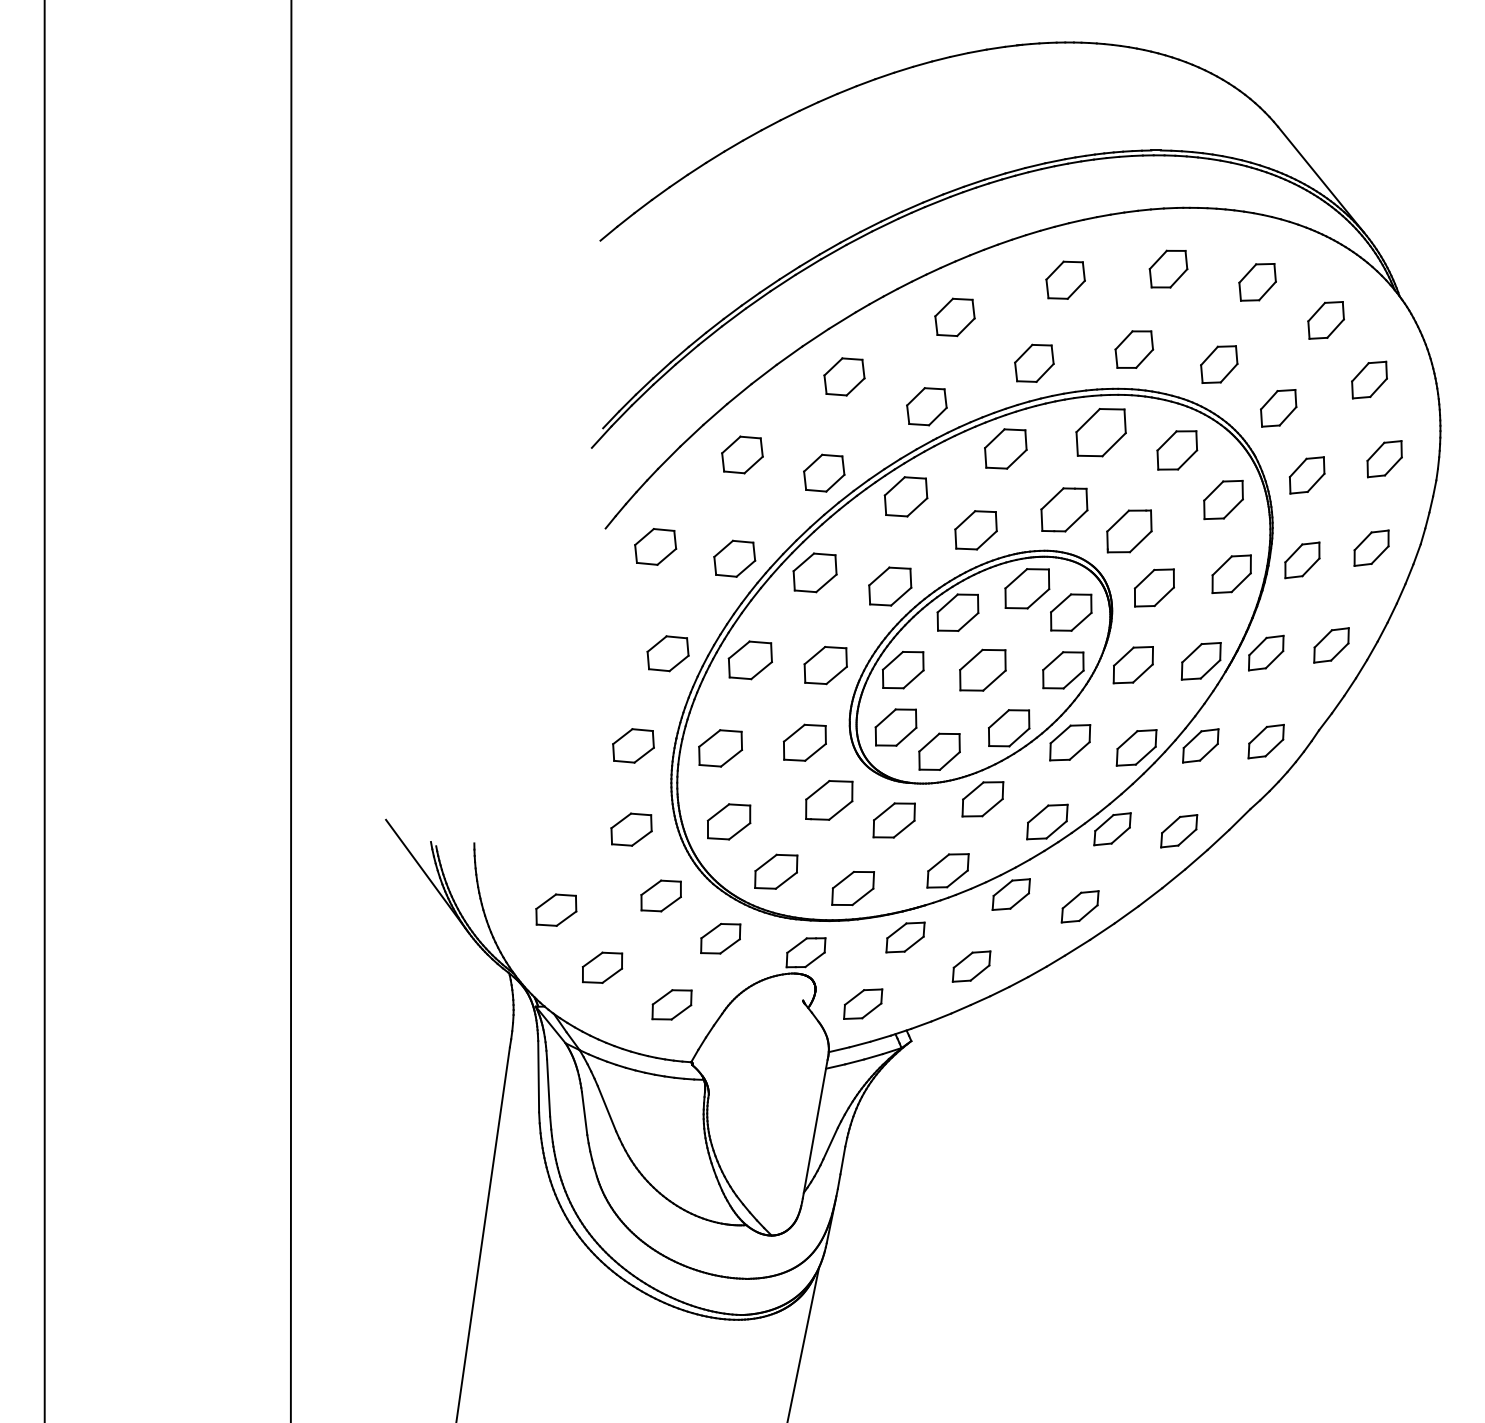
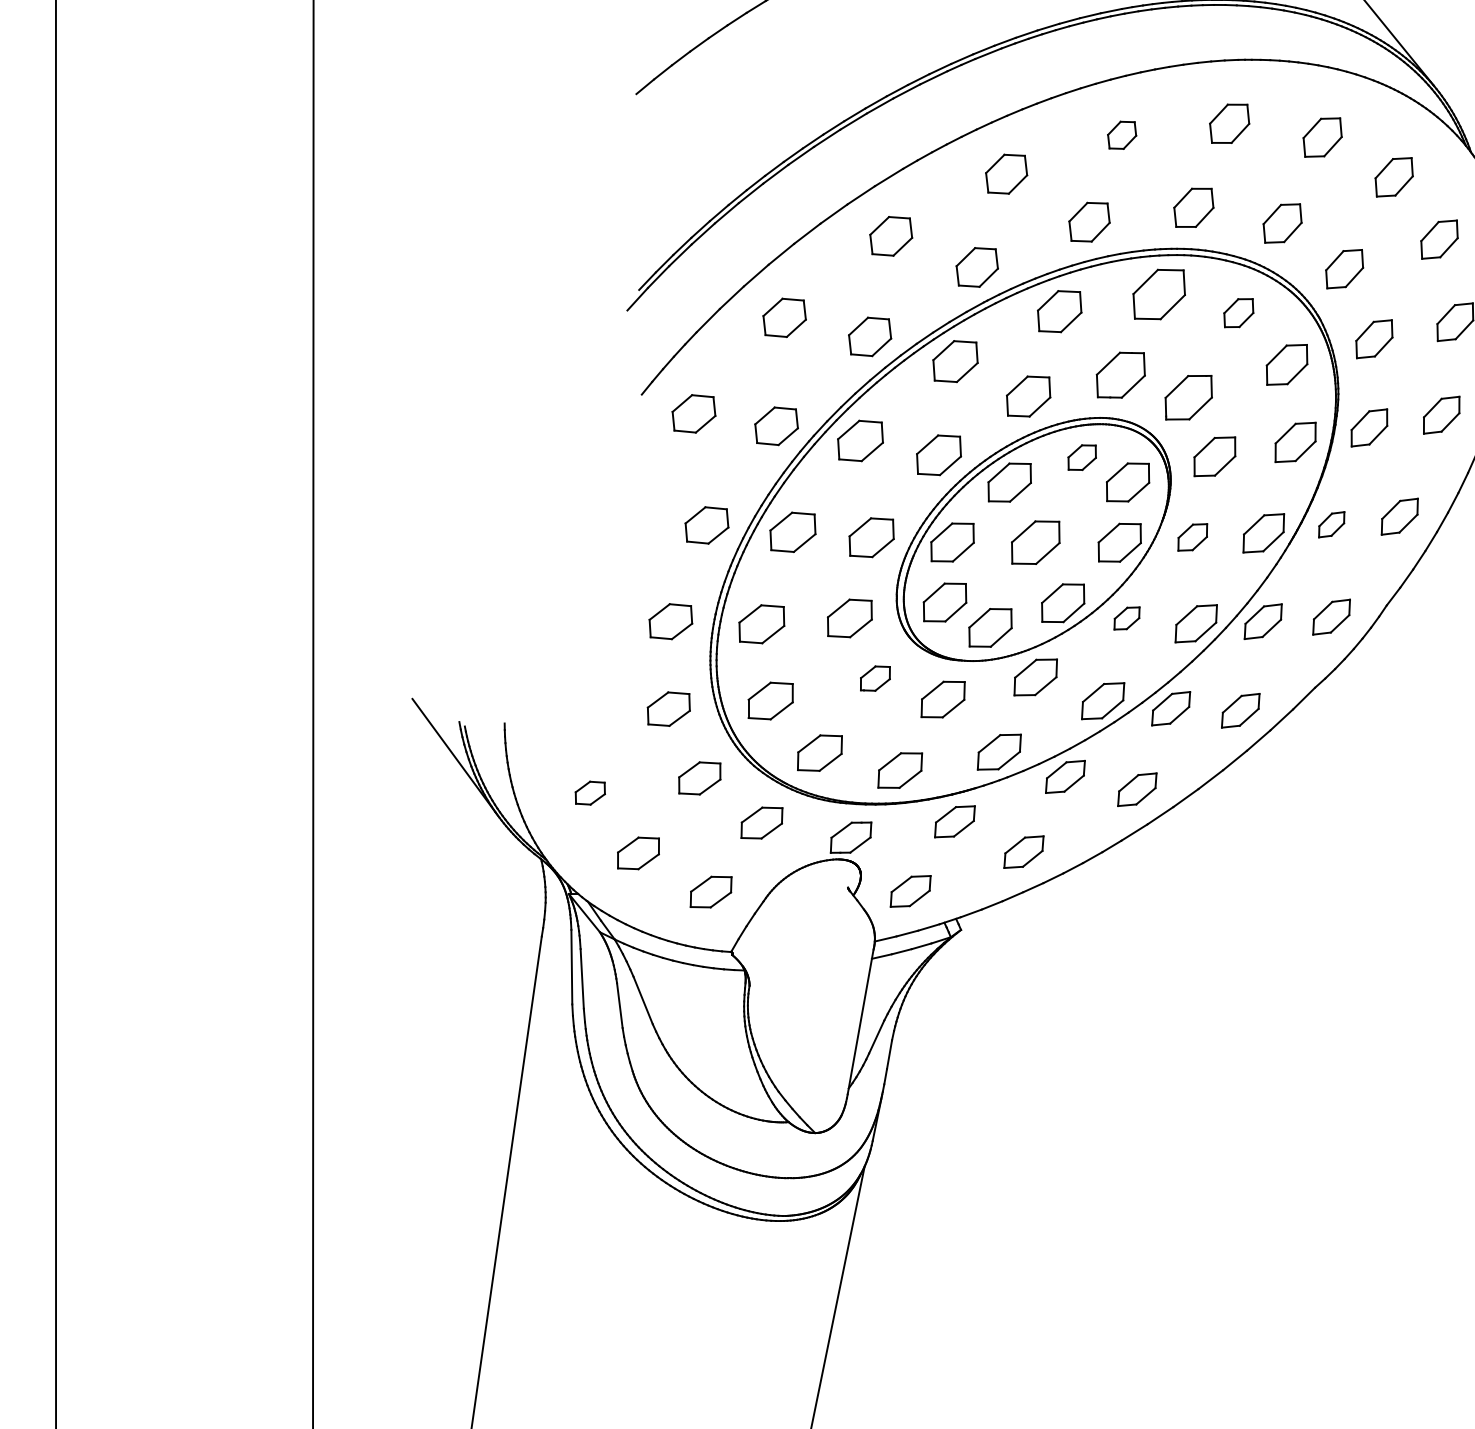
part: (1065, 279) -> (1122, 134), size x0.7
part: (1177, 450) -> (1238, 313), size x0.7
part: (1027, 588) -> (1082, 457), size x0.6
part: (1266, 652) -> (1331, 524), size x0.7
part: (1132, 665) -> (1191, 537), size x0.7
part: (1070, 742) -> (1127, 618), size x0.6
part: (829, 800) -> (875, 678), size x0.6
part: (556, 909) -> (590, 792), size x0.7

